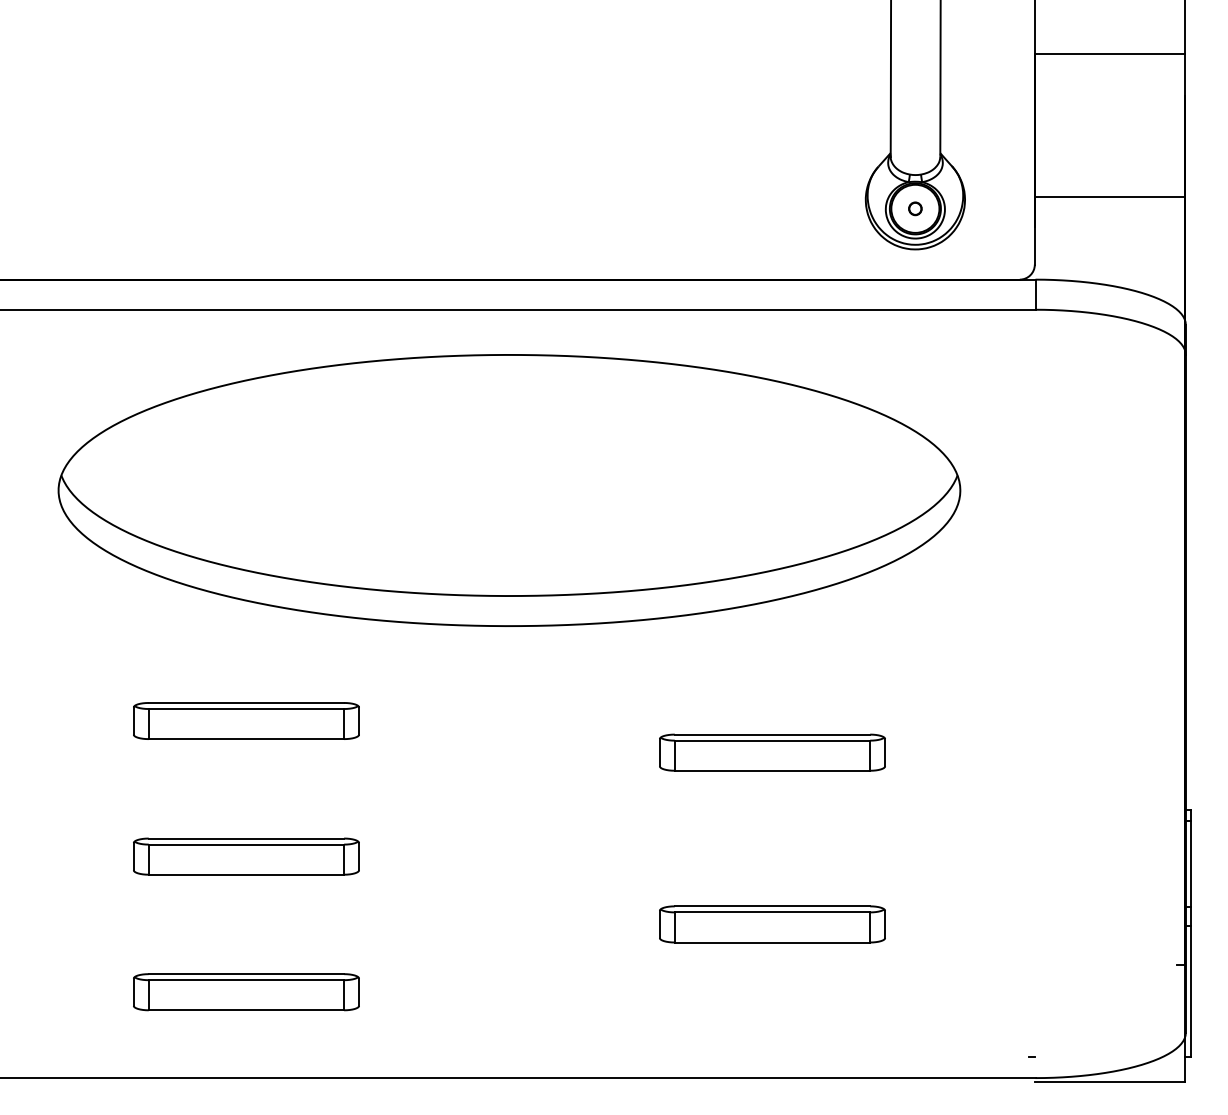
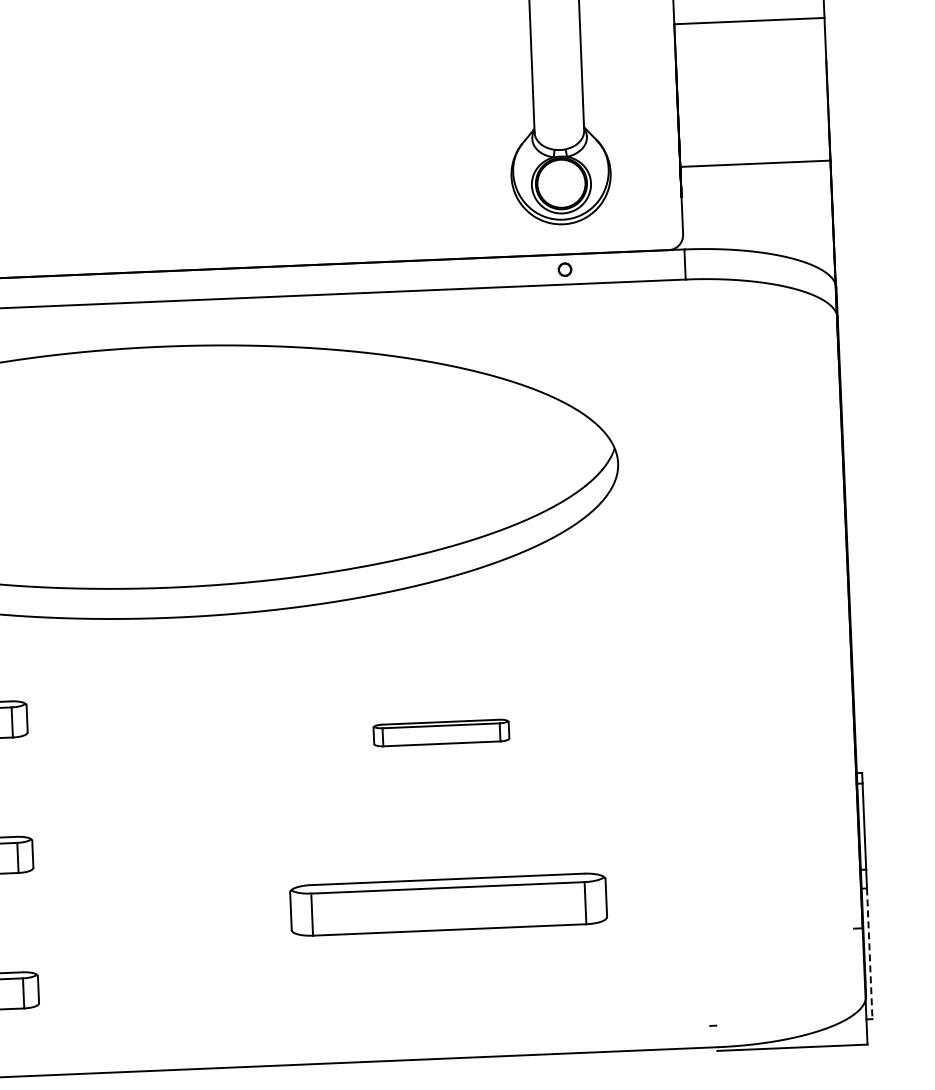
part: (915, 208) -> (565, 269), moved
part: (772, 752) -> (441, 732), size x0.6
part: (772, 924) -> (448, 904), size x1.4
line: (1191, 991) -> (870, 954), solid -> dashed

